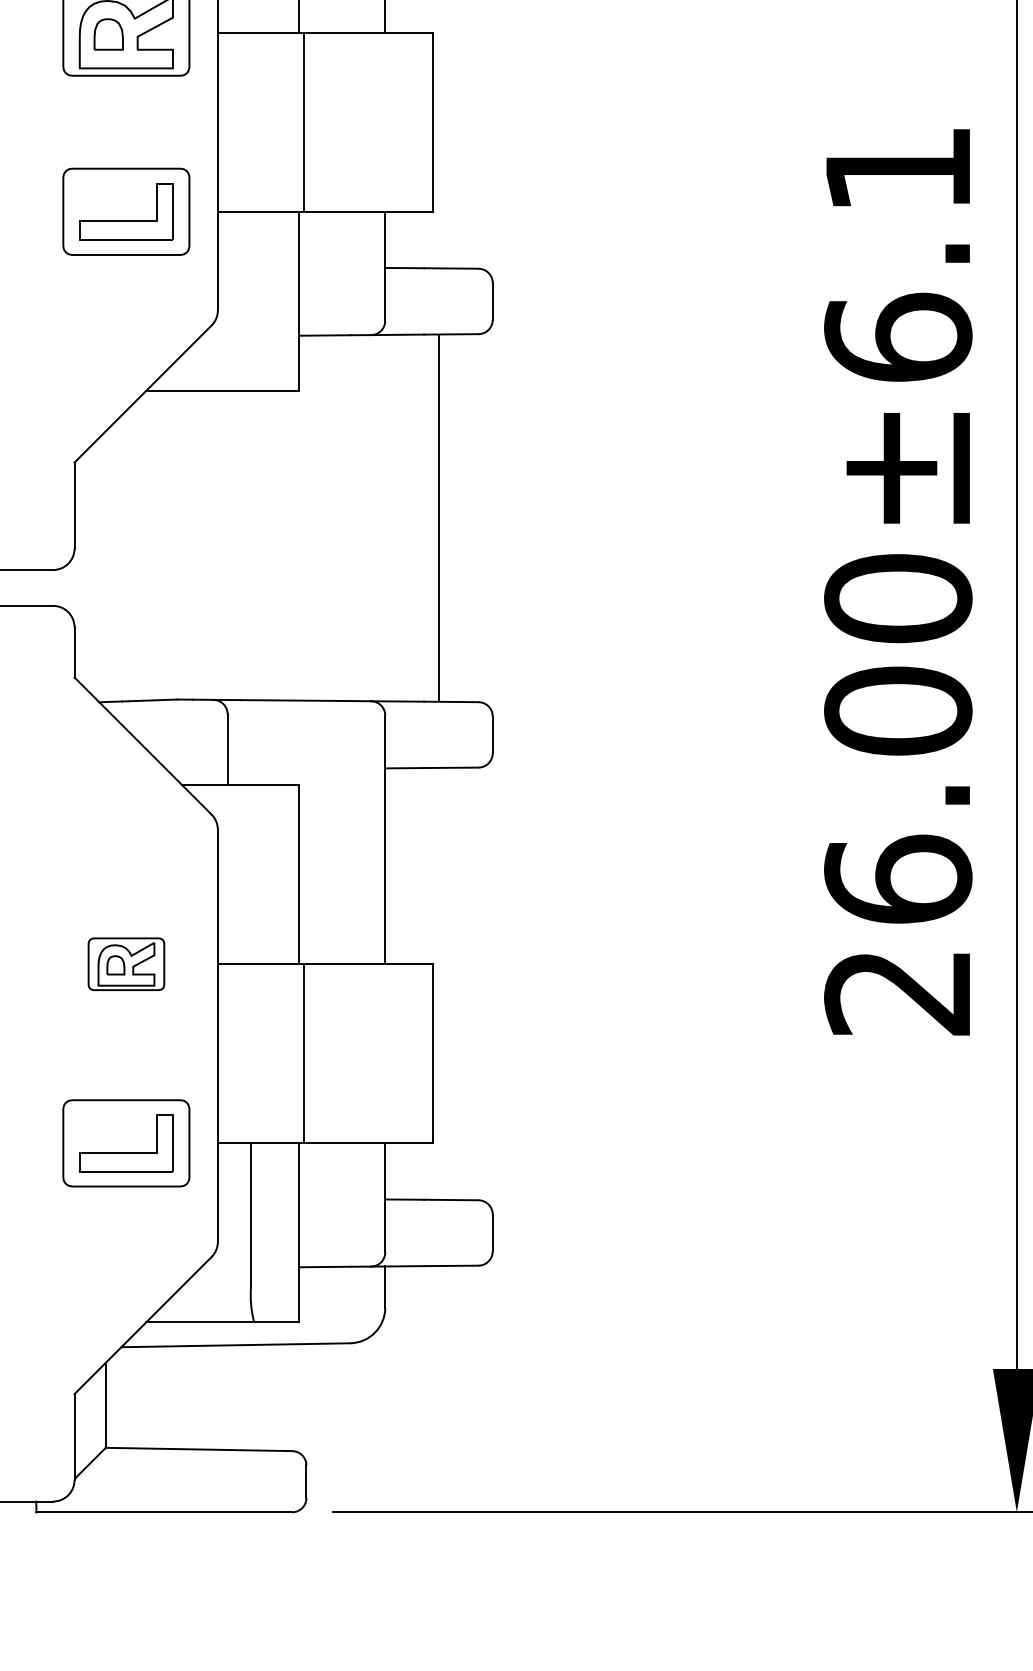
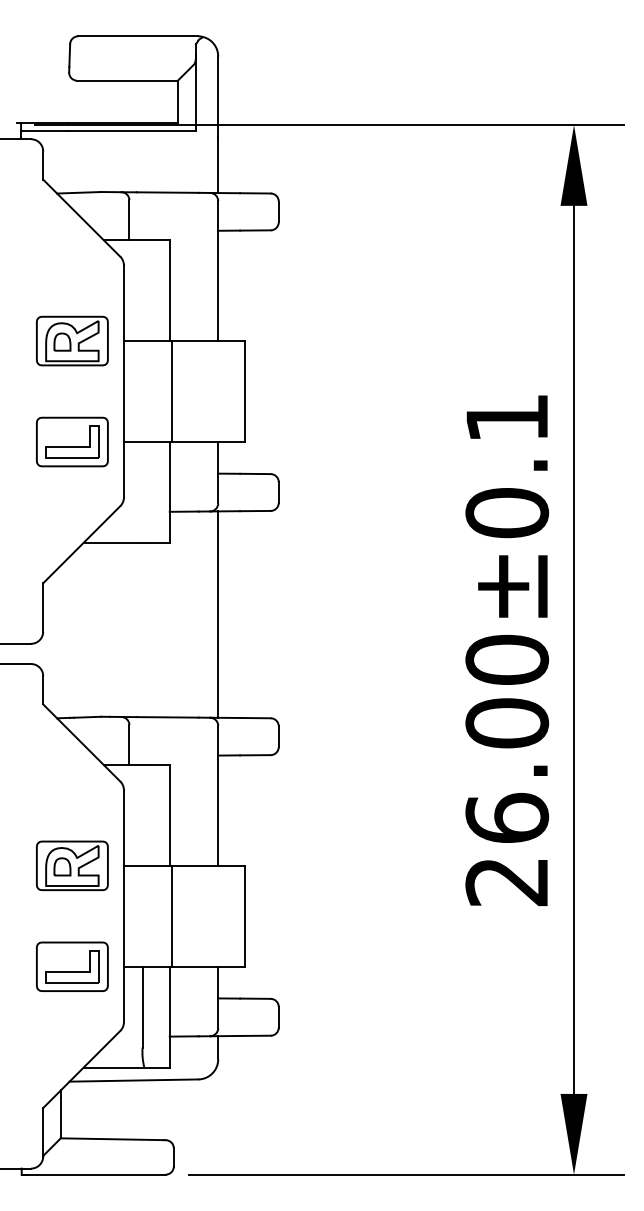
text: (896, 336) -> (506, 512), 26.00±6.1 -> 26.00±0.1
line: (438, 517) -> (218, 614), moved
part: (126, 963) -> (72, 865), size x1.67

